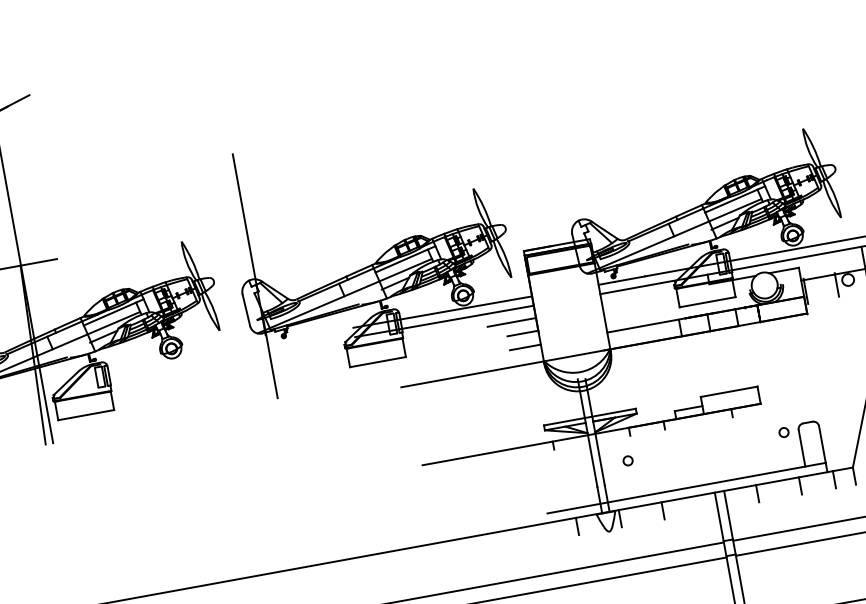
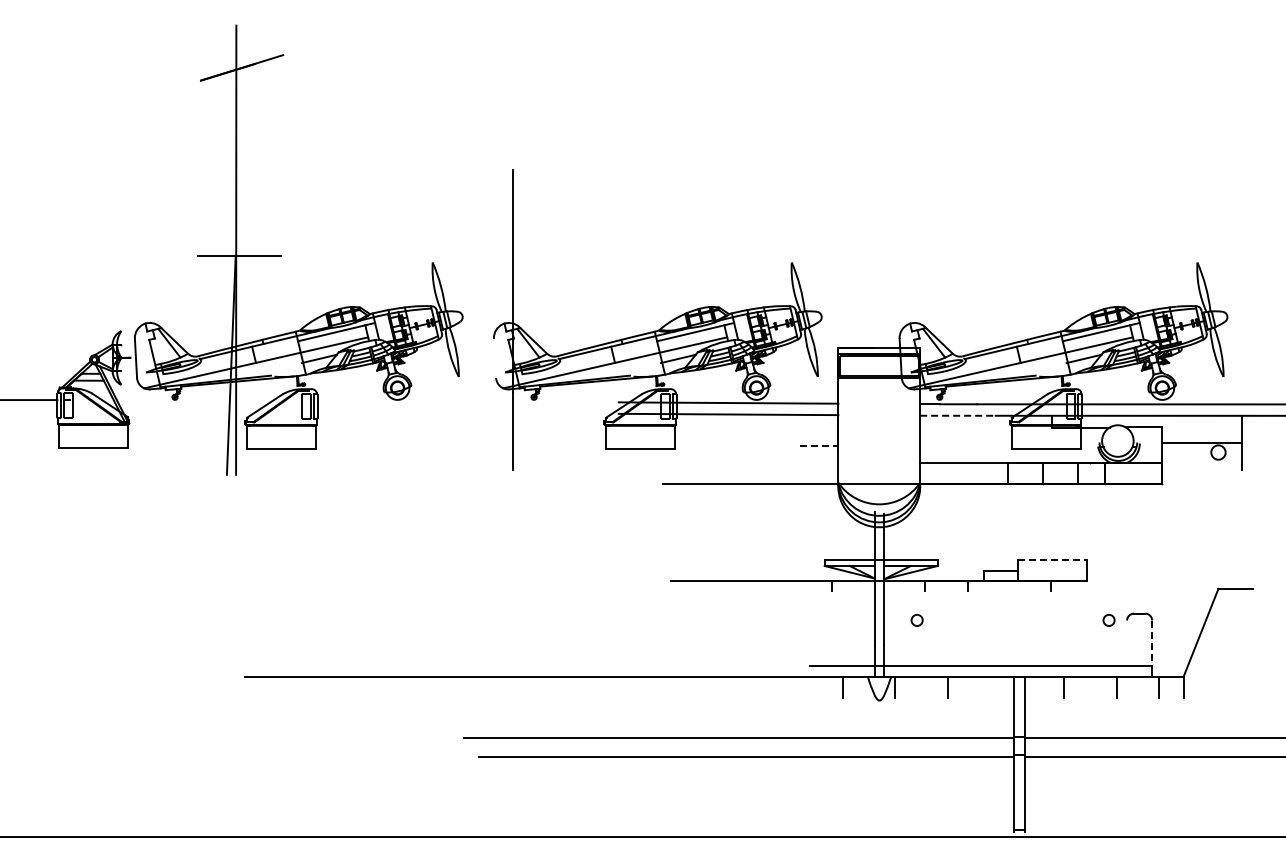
line: (836, 284) -> (1203, 455), removed
line: (630, 288) -> (957, 415), solid -> dashed
line: (805, 291) -> (1165, 456), removed
line: (245, 309) -> (494, 357), removed
line: (511, 322) -> (808, 430), removed
line: (522, 333) -> (819, 445), solid -> dashed
line: (525, 347) -> (819, 463), removed
line: (729, 391) -> (1052, 559), solid -> dashed
line: (822, 444) -> (1152, 643), solid -> dashed
line: (802, 447) -> (1127, 642), removed

